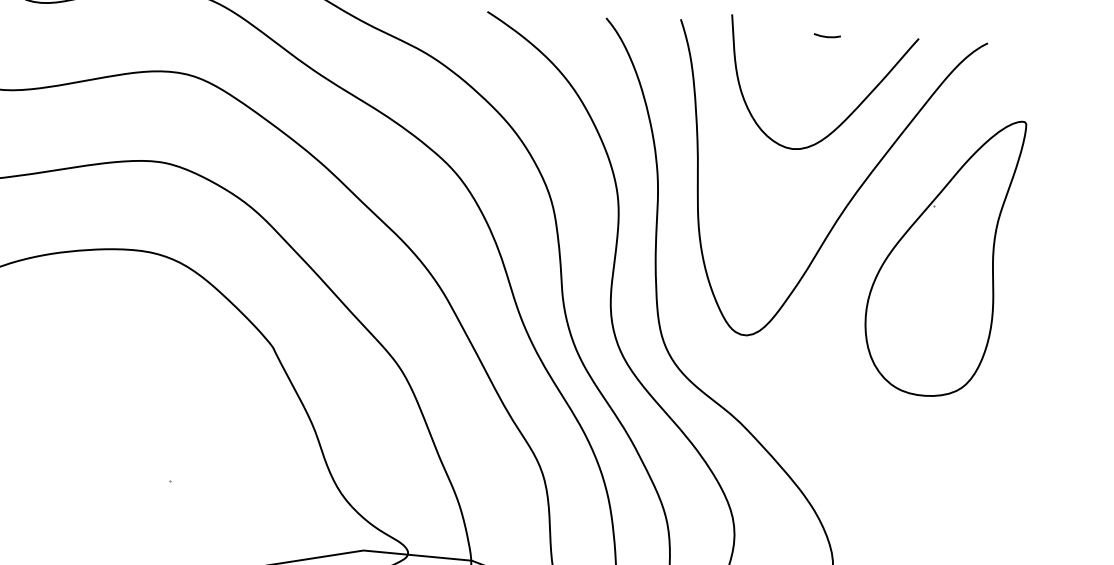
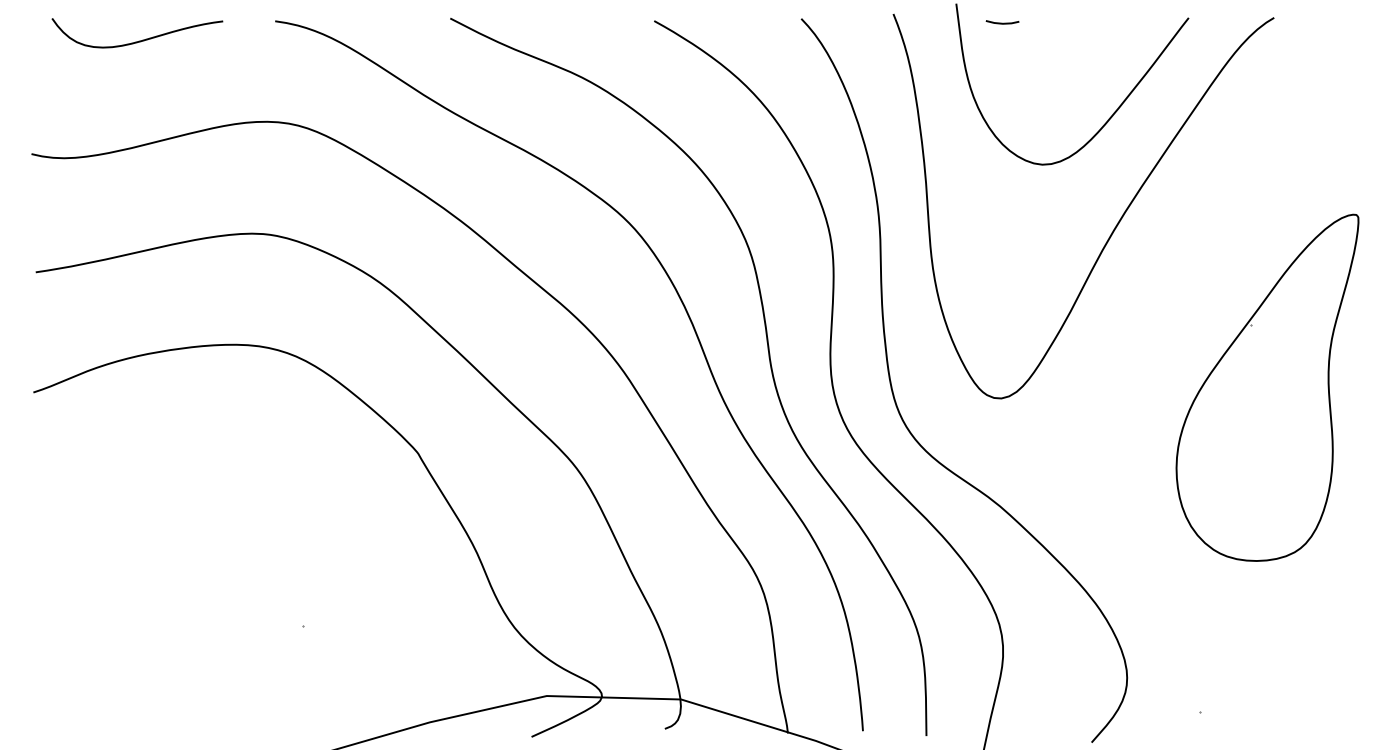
line: (827, 36) -> (1002, 22), moved
part: (943, 256) -> (1267, 387), moved

